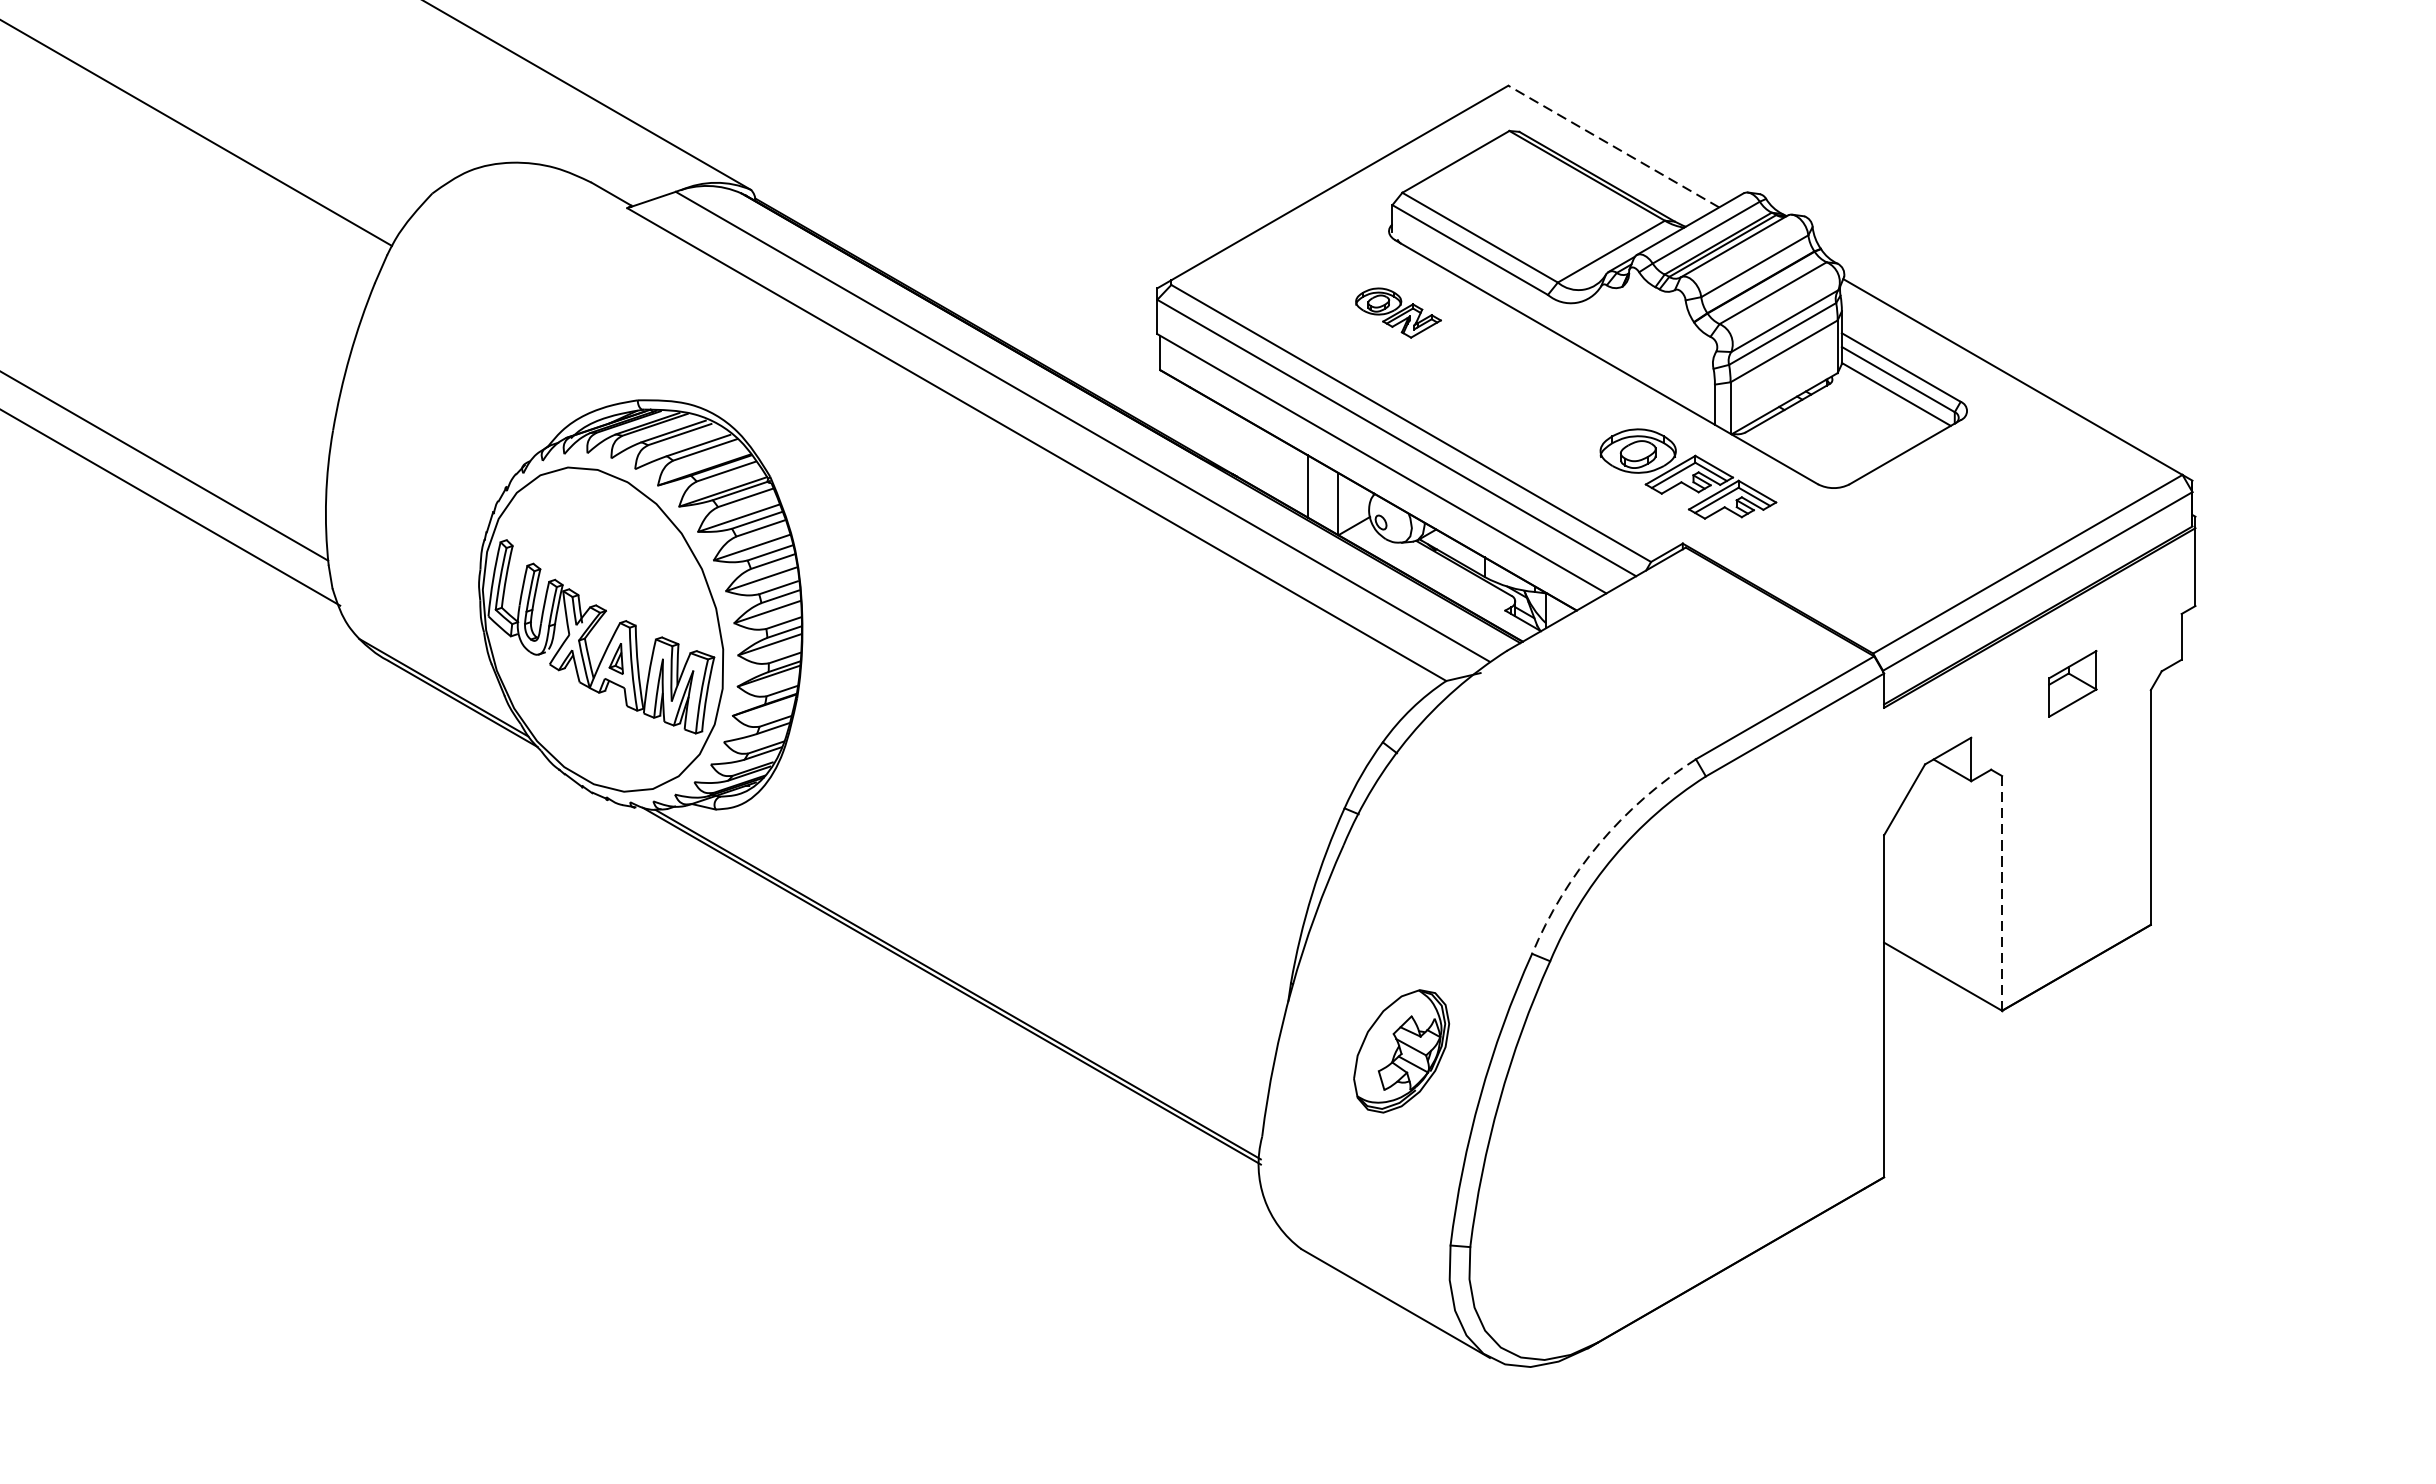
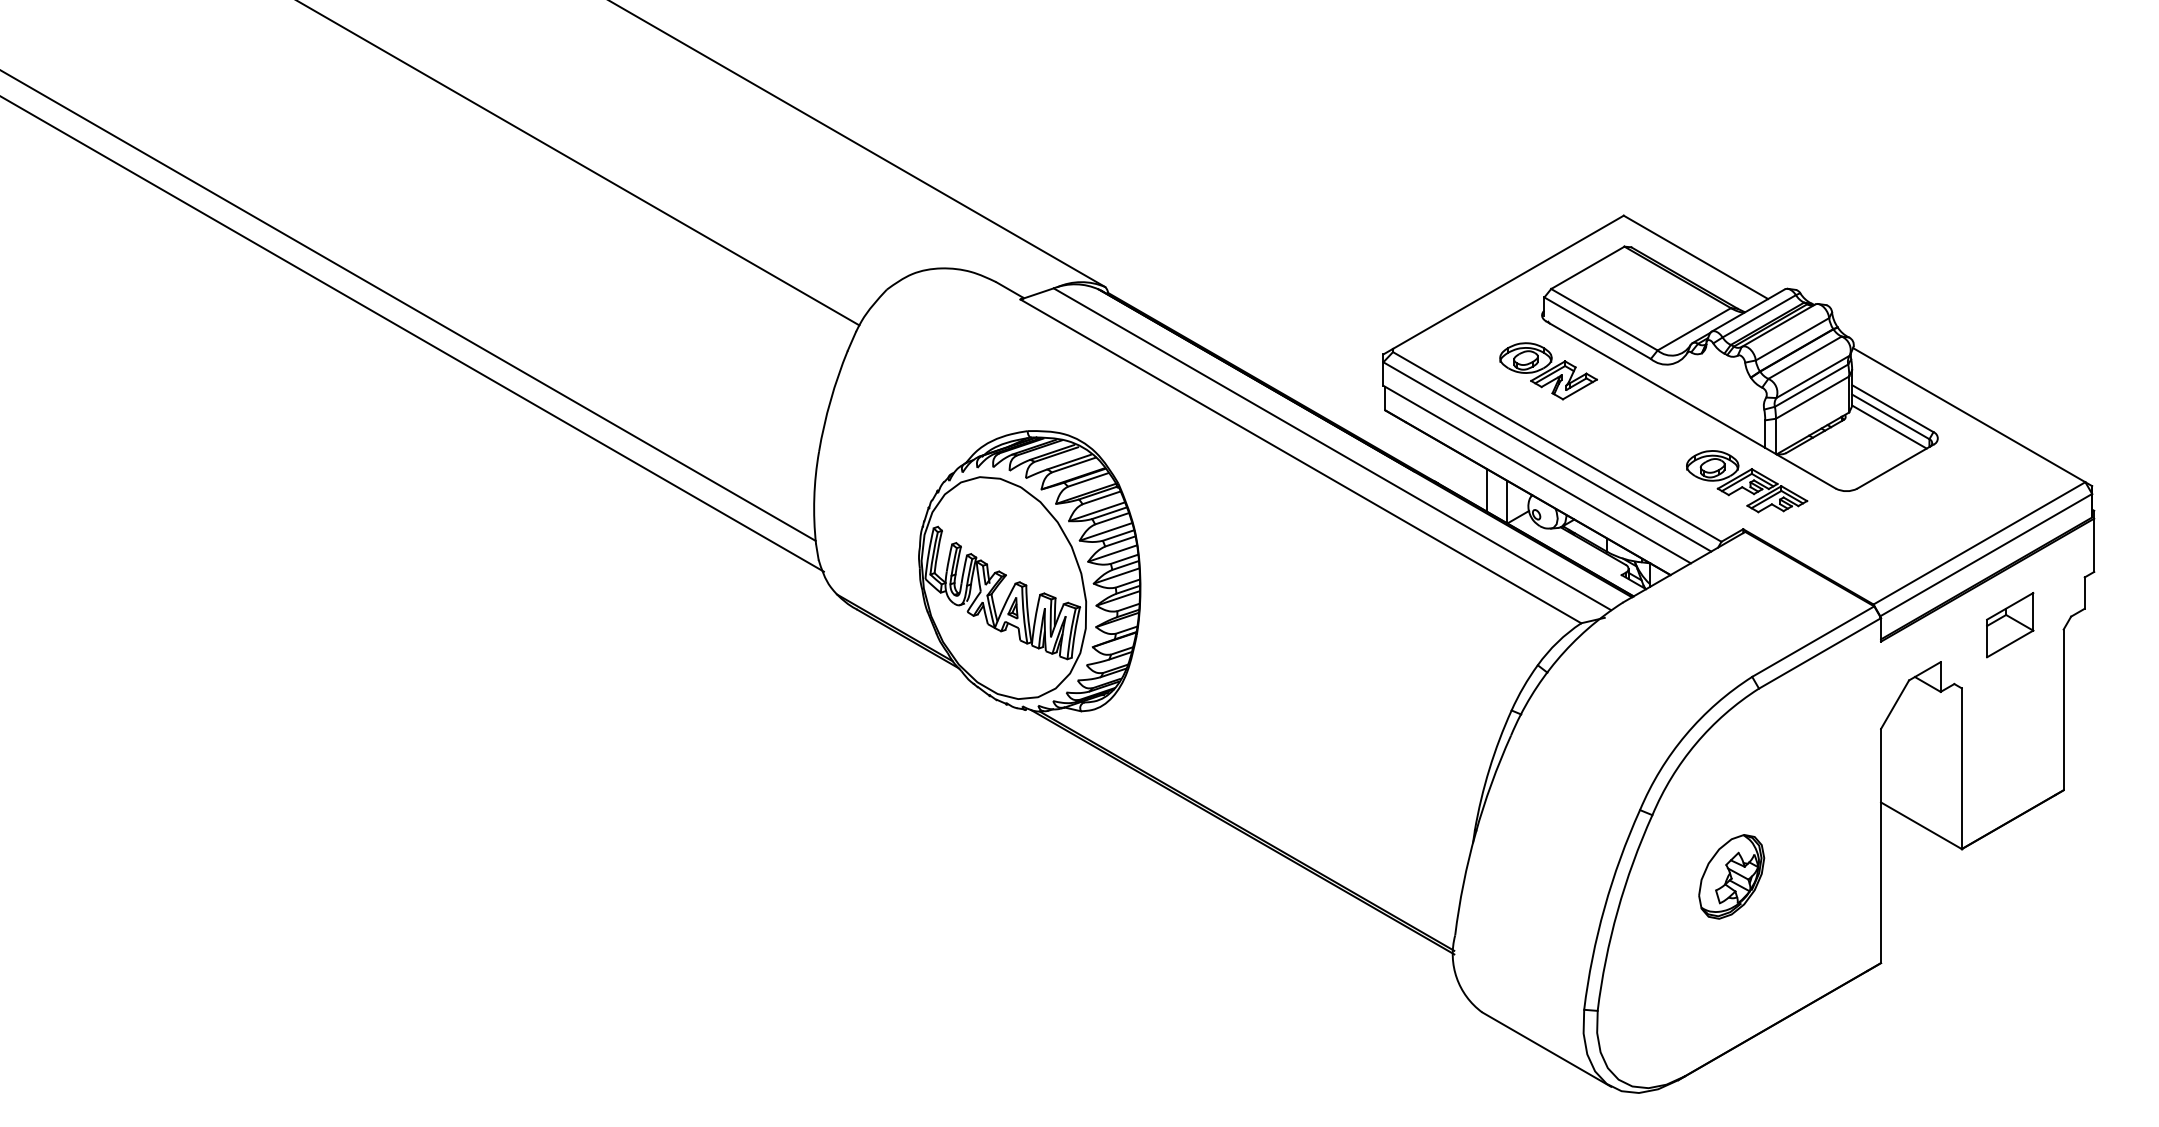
line: (1613, 146) -> (1695, 257), dashed -> solid
part: (1398, 313) -> (1548, 371), size x1.67
part: (2073, 684) -> (2010, 625), size x1.43
arc: (1598, 843) -> (1685, 734), dashed -> solid
line: (2001, 894) -> (1961, 769), dashed -> solid
part: (1401, 1050) -> (1731, 876), moved

